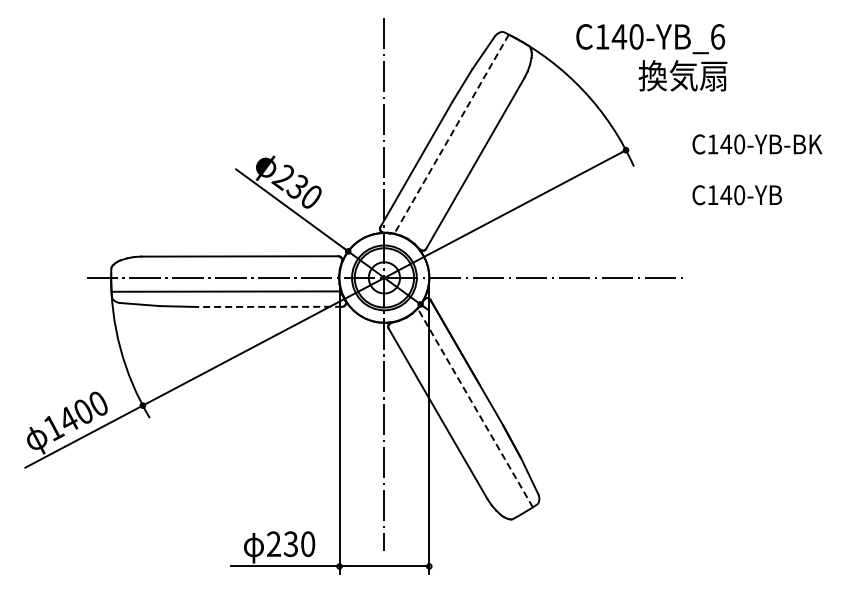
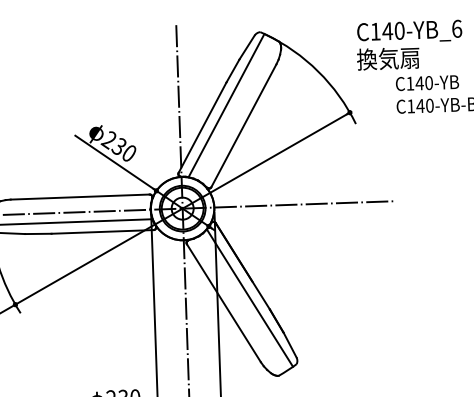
text: (650, 39) -> (409, 32), moved
line: (451, 134) -> (226, 105), dashed -> solid
text: (736, 195) -> (426, 83), moved
line: (269, 306) -> (102, 231), dashed -> solid
line: (475, 408) -> (250, 298), dashed -> solid

